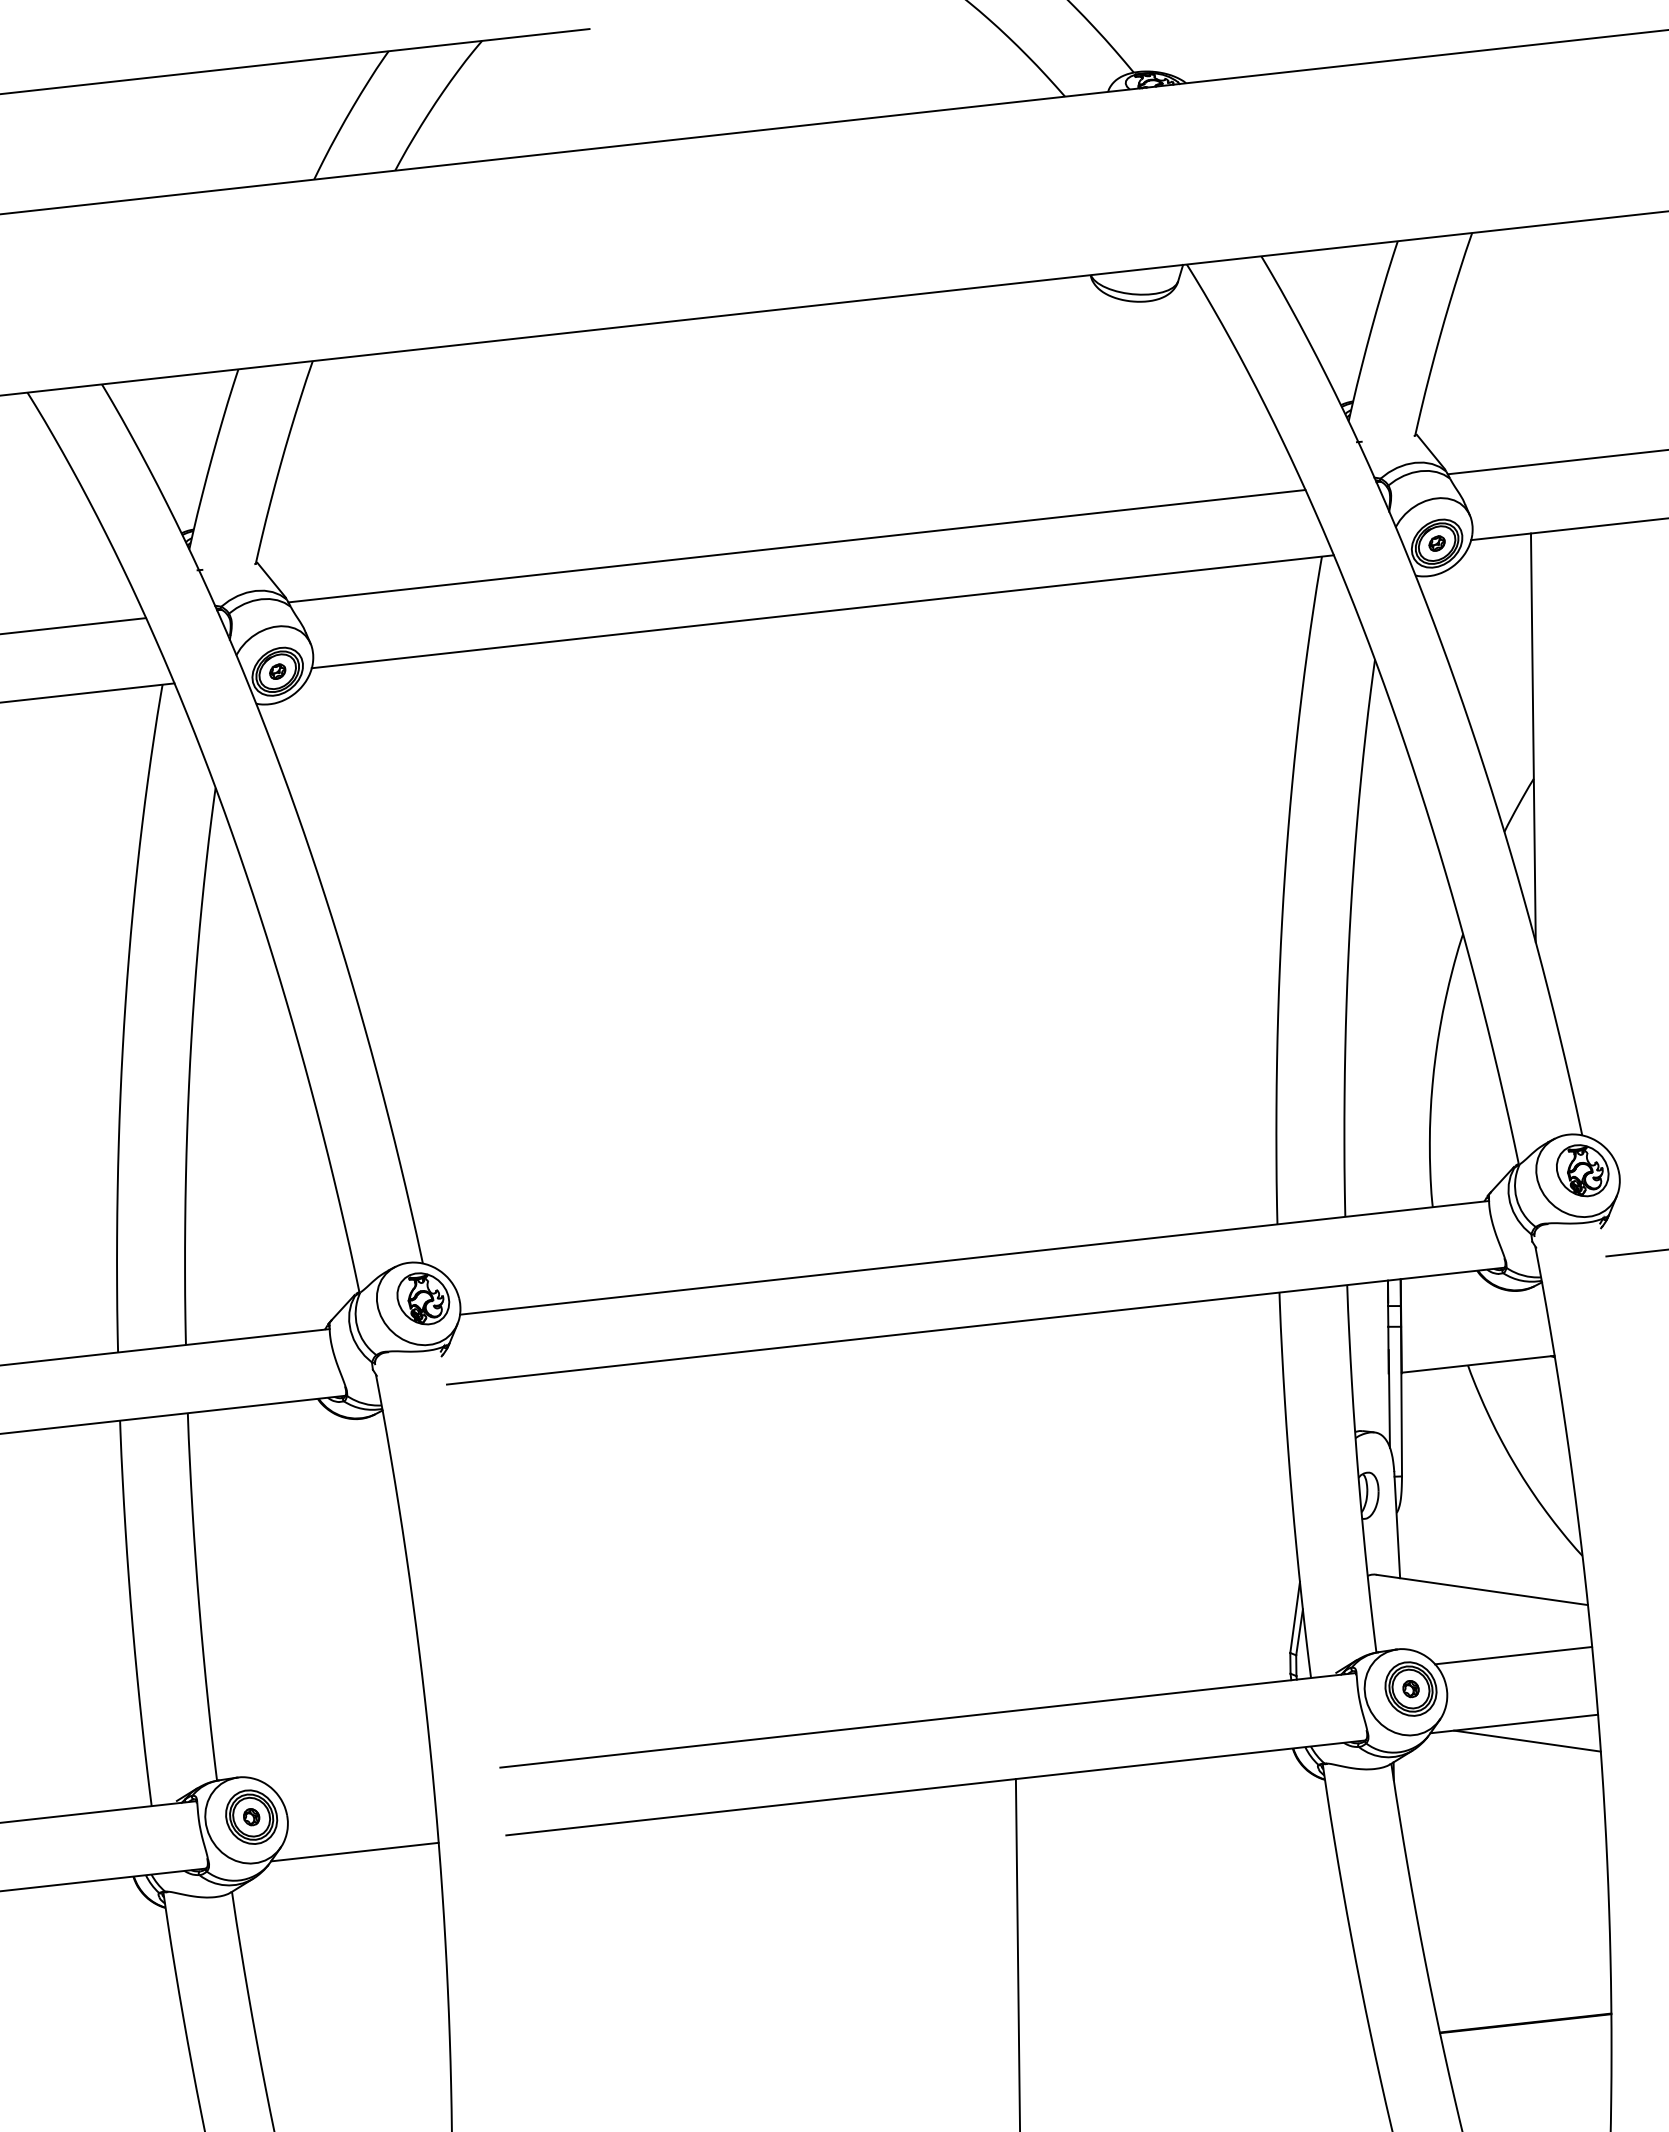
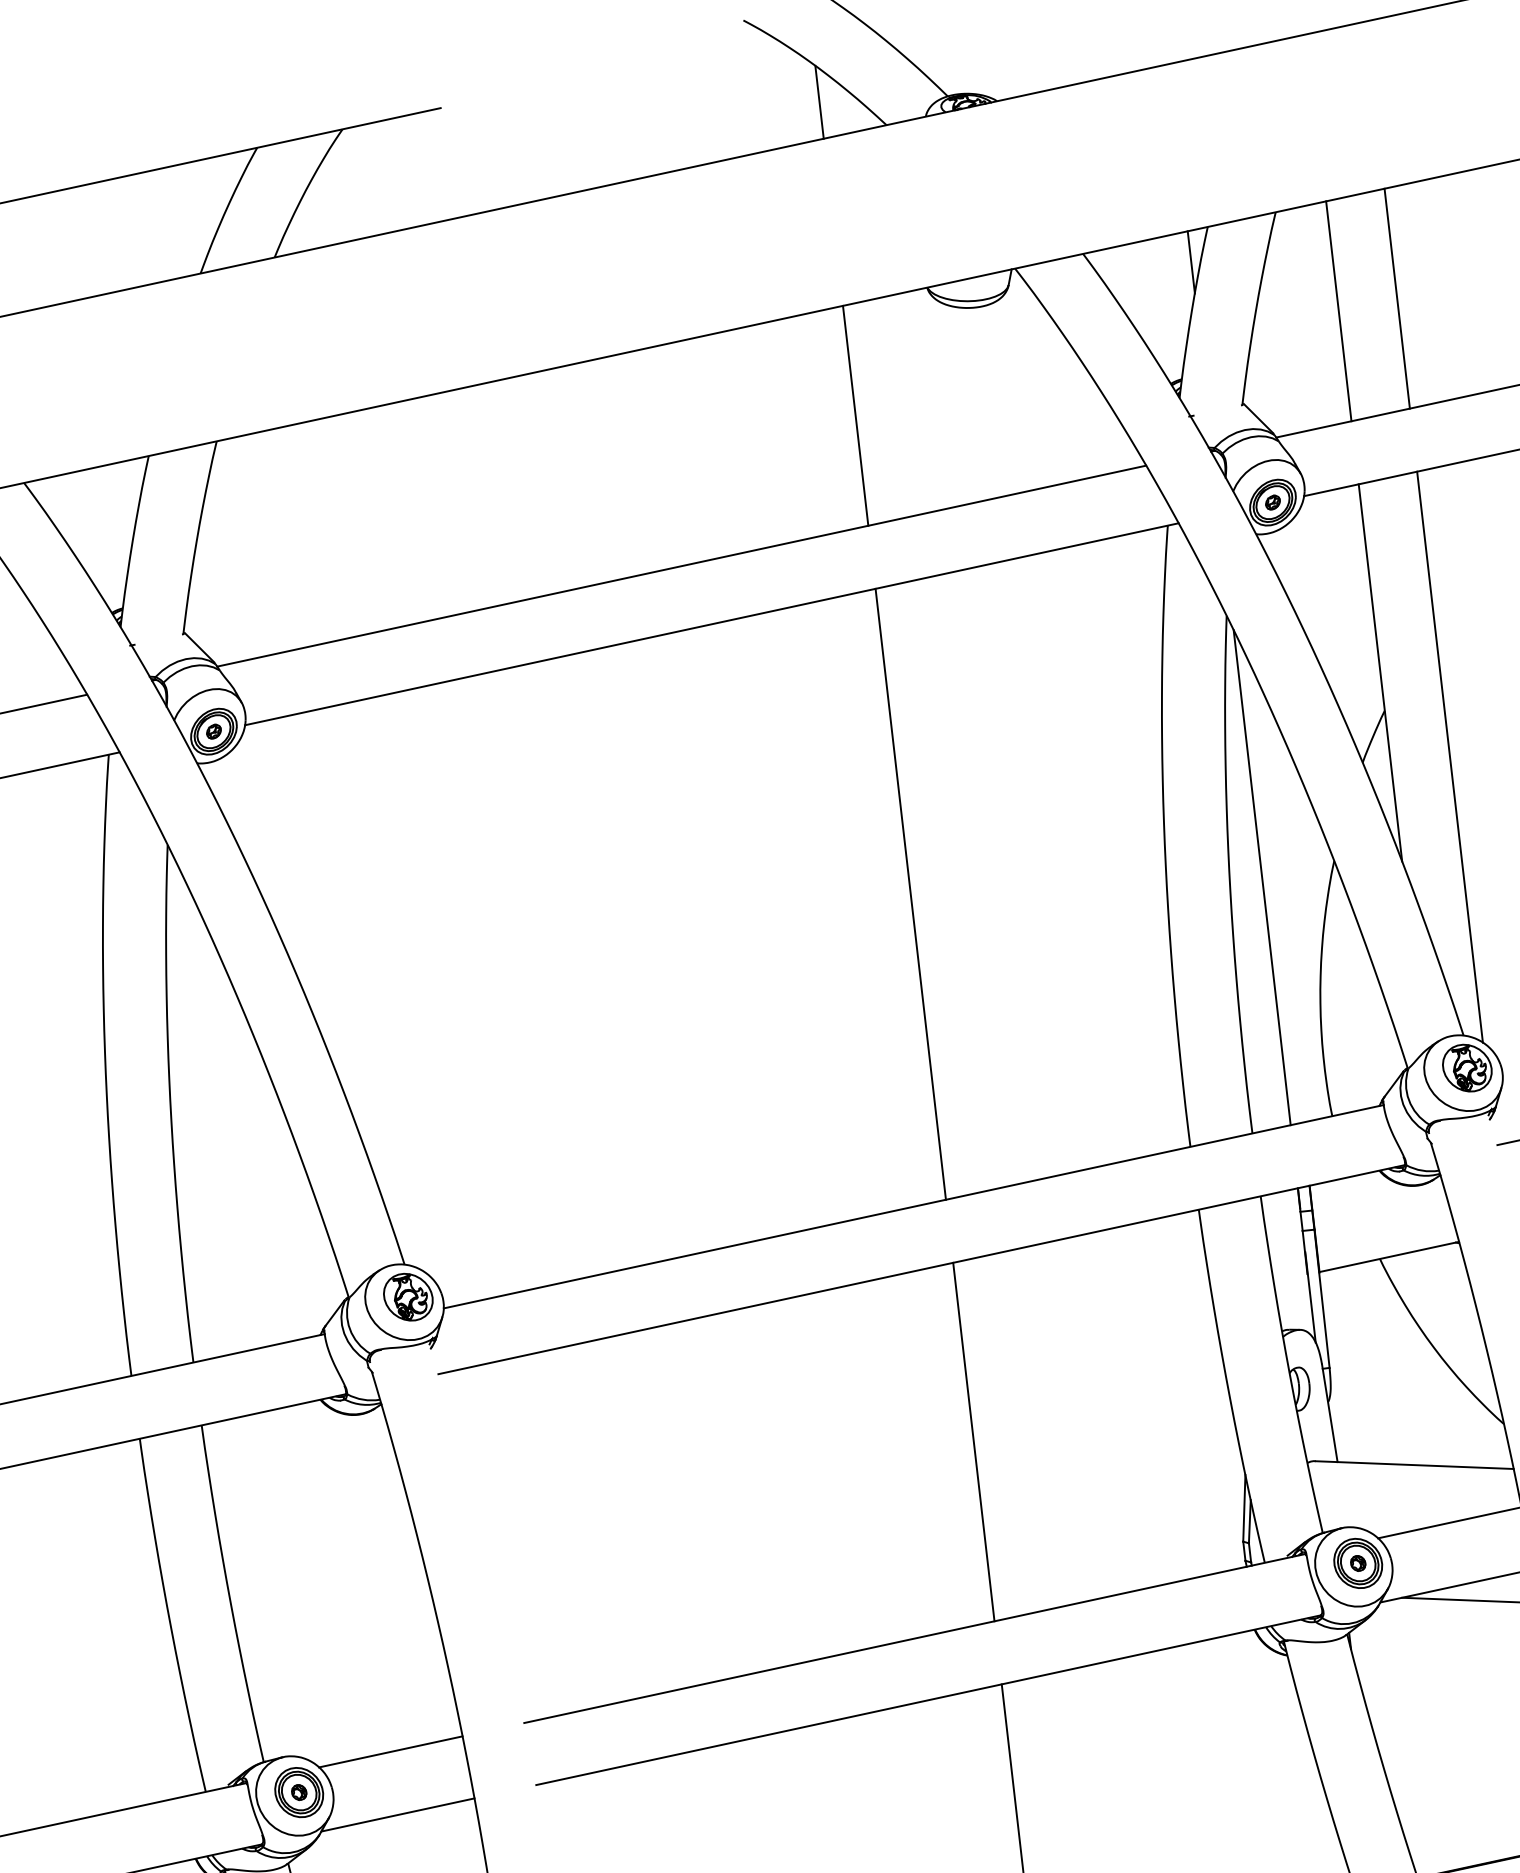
line: (995, 64) -> (819, 102), added
line: (1375, 277) -> (1190, 262), added
line: (1592, 338) -> (1396, 298), added
line: (1528, 345) -> (1338, 310), added
line: (999, 404) -> (855, 415), added
line: (1598, 835) -> (1449, 756), added
line: (1005, 922) -> (910, 893), added
line: (1383, 943) -> (1261, 877), added
line: (1012, 1516) -> (973, 1442), added
line: (353, 1783) -> (390, 1751), added

